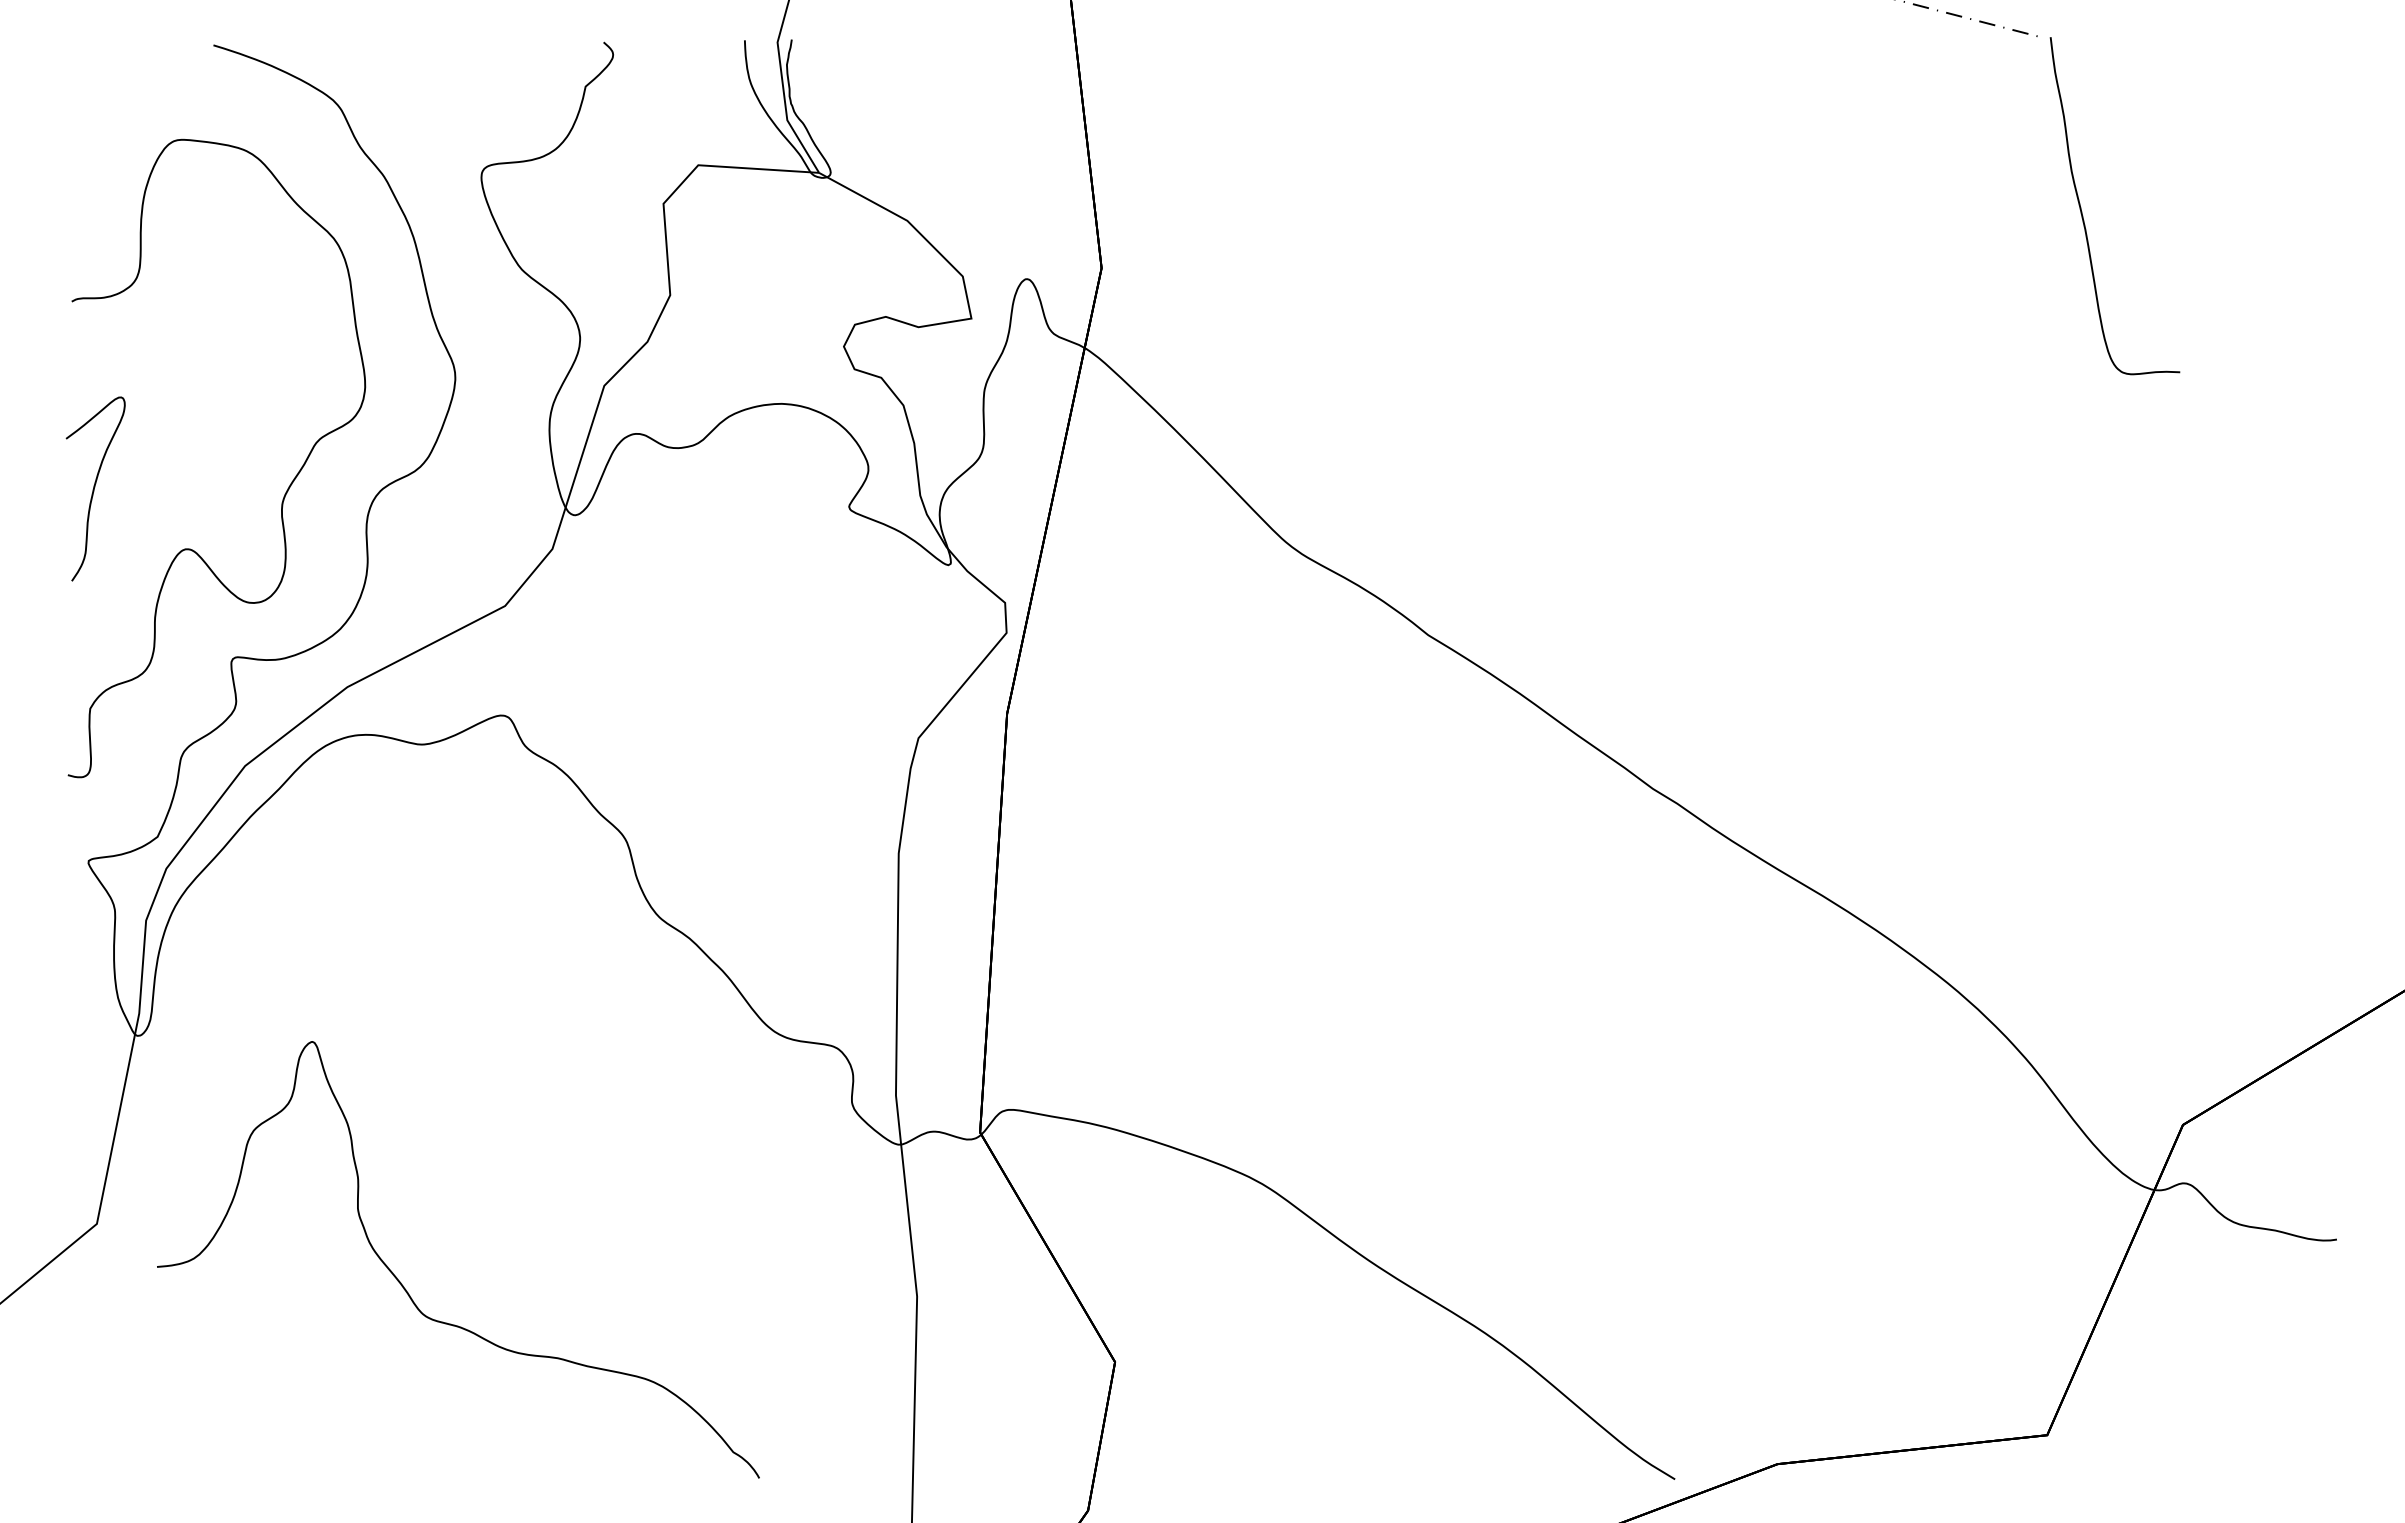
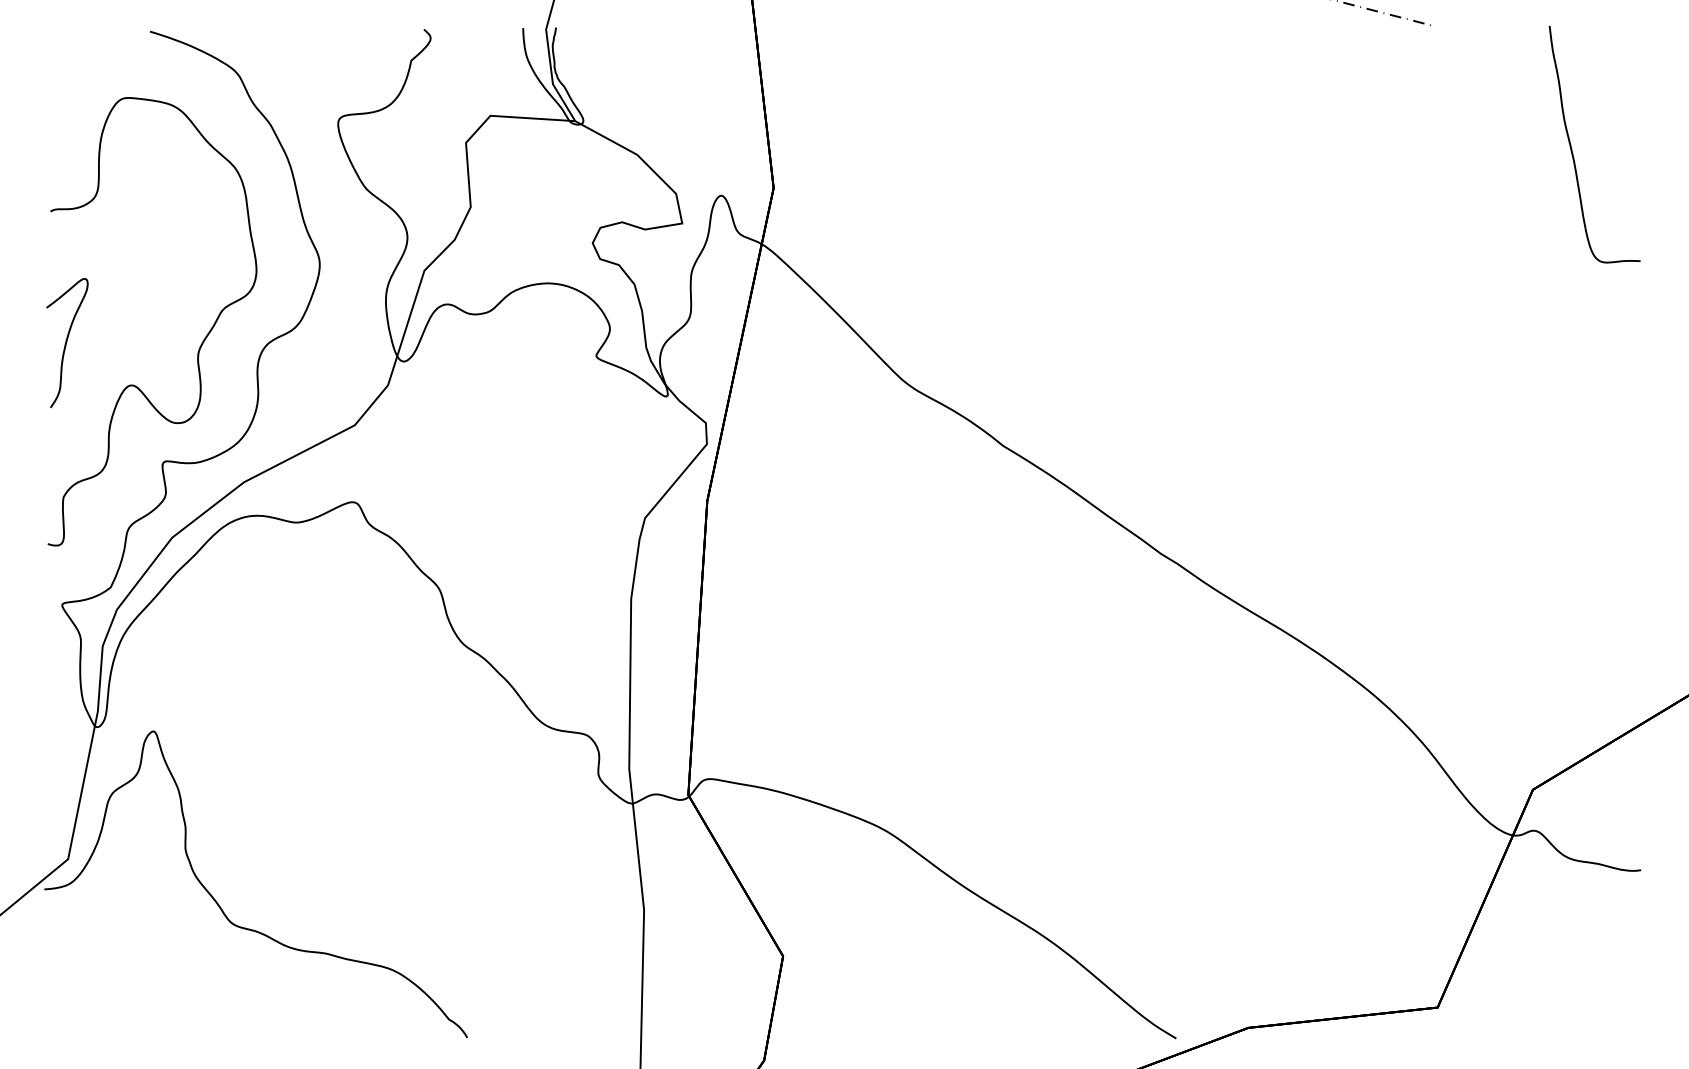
curve: (2082, 211) -> (1571, 148), moved
curve: (408, 1292) -> (220, 907), moved

